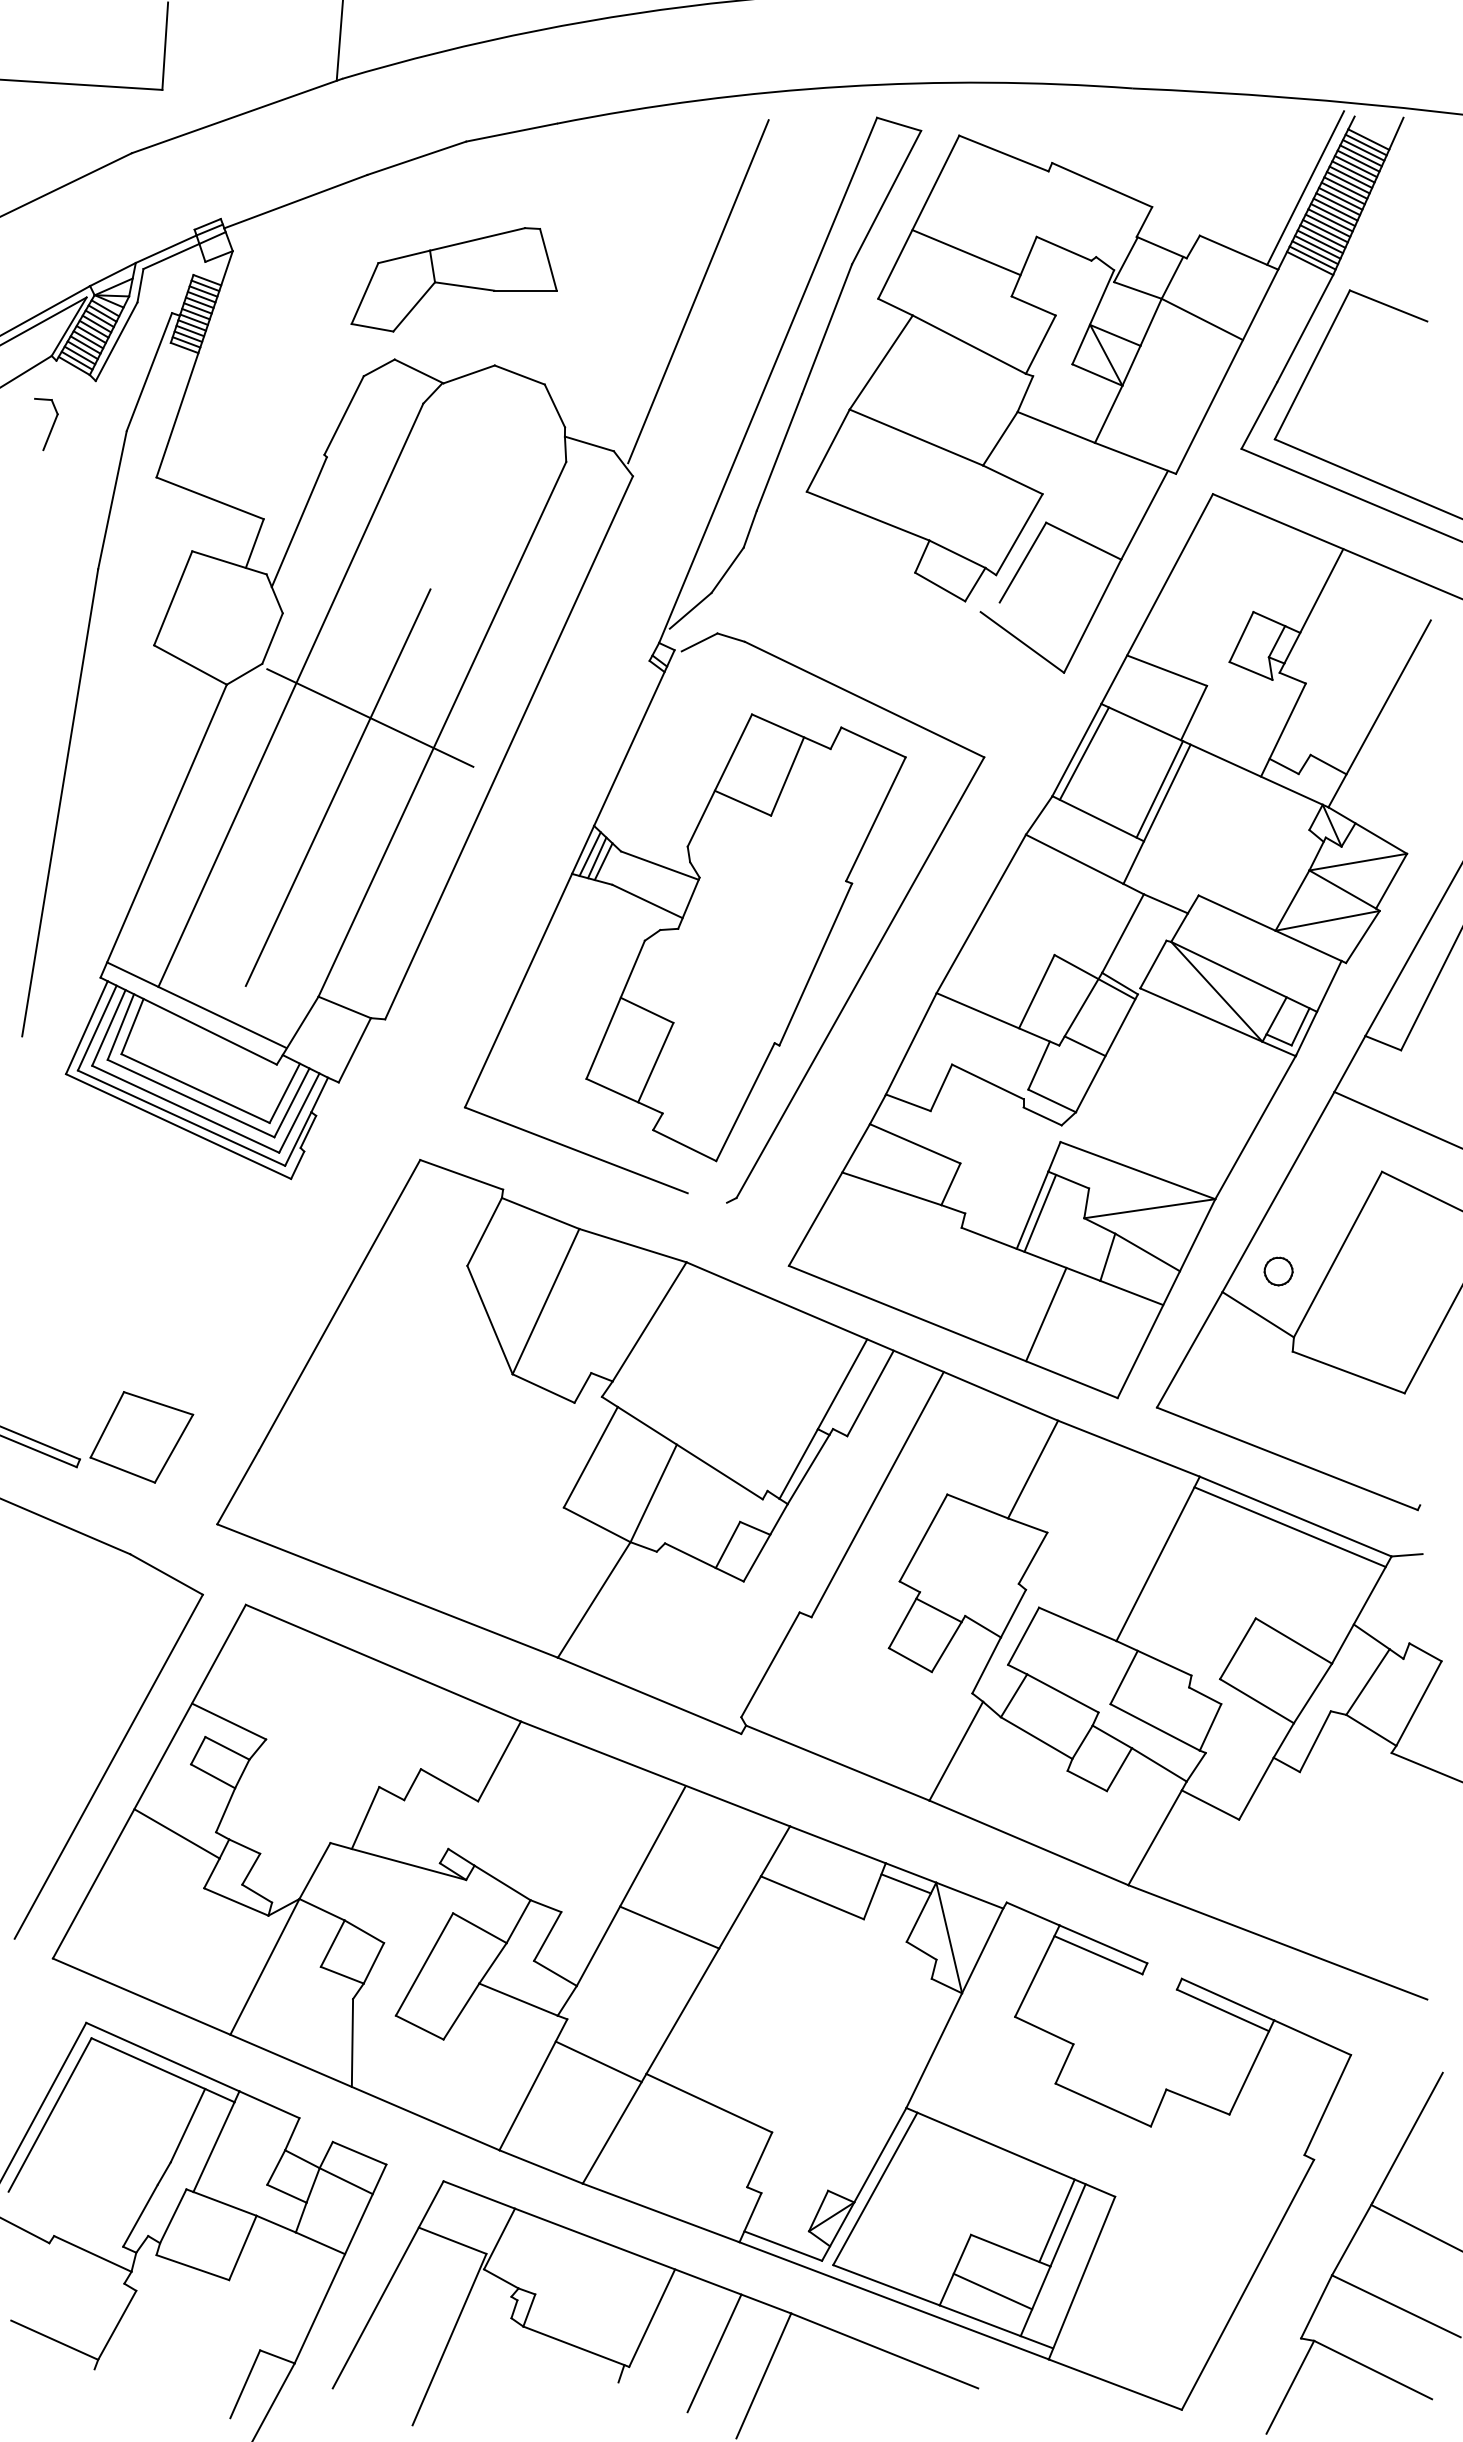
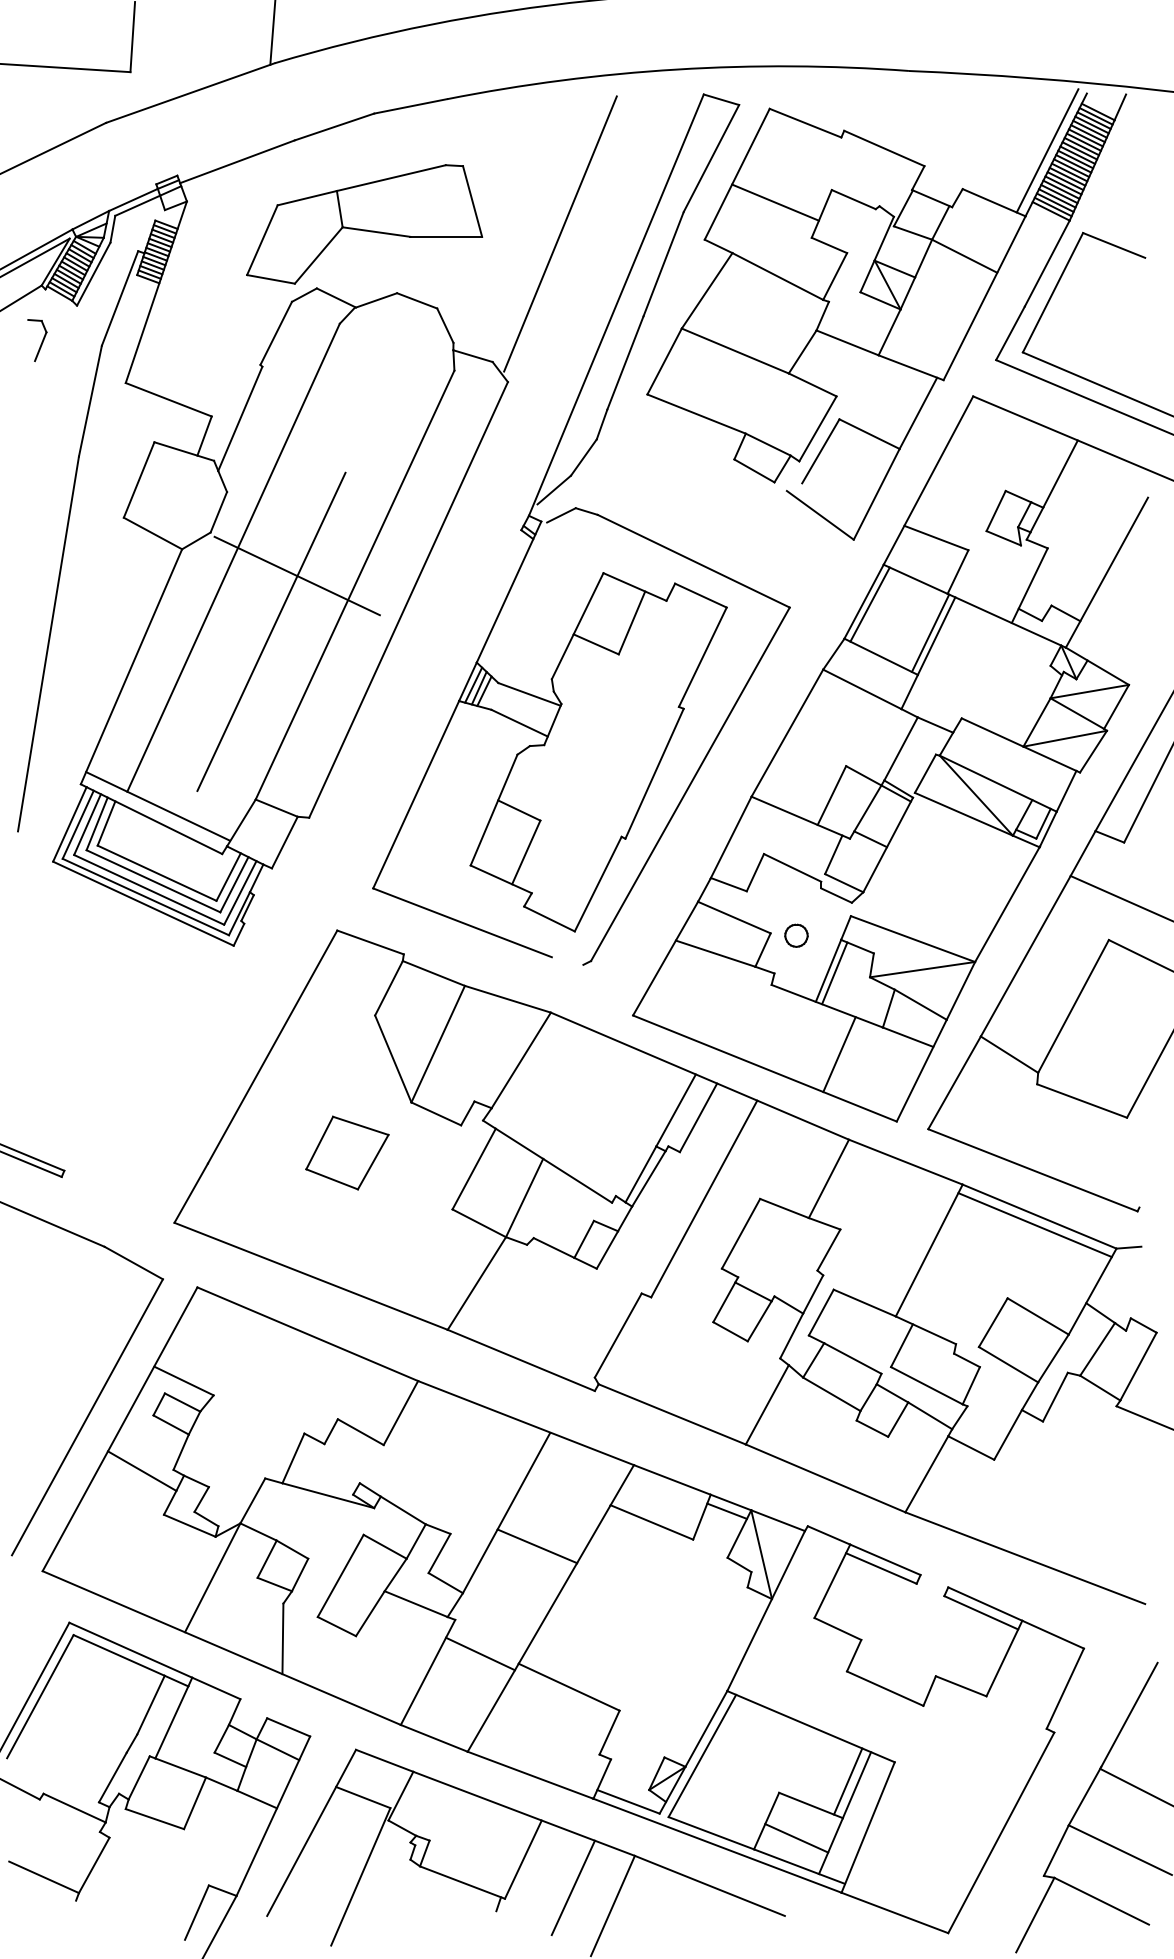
part: (453, 279) -> (363, 224), size x1.43
part: (1278, 1271) -> (796, 935), moved
part: (141, 1437) -> (347, 1153), moved

